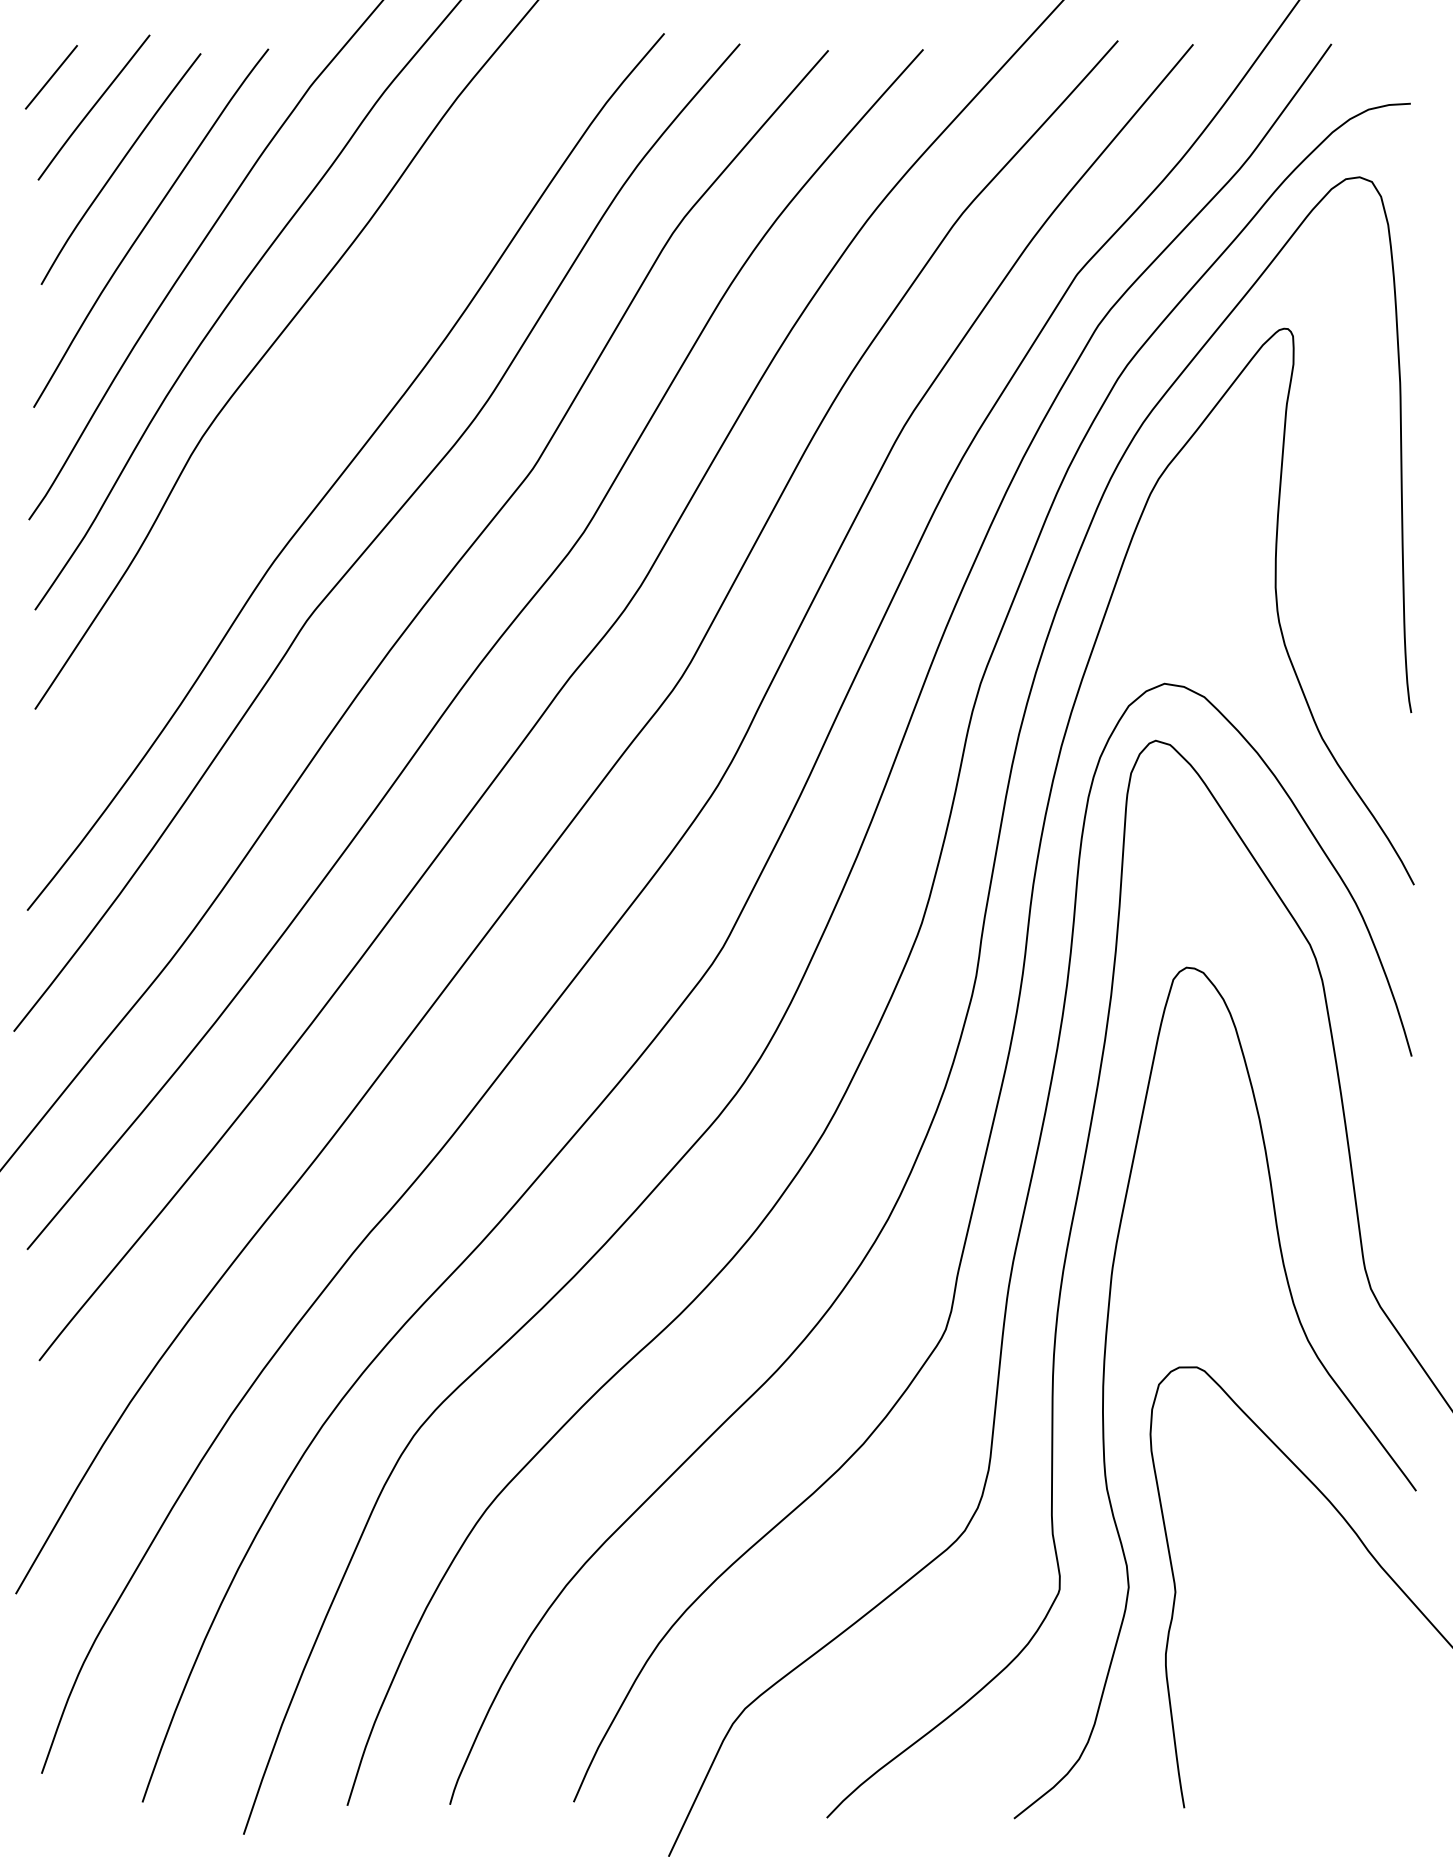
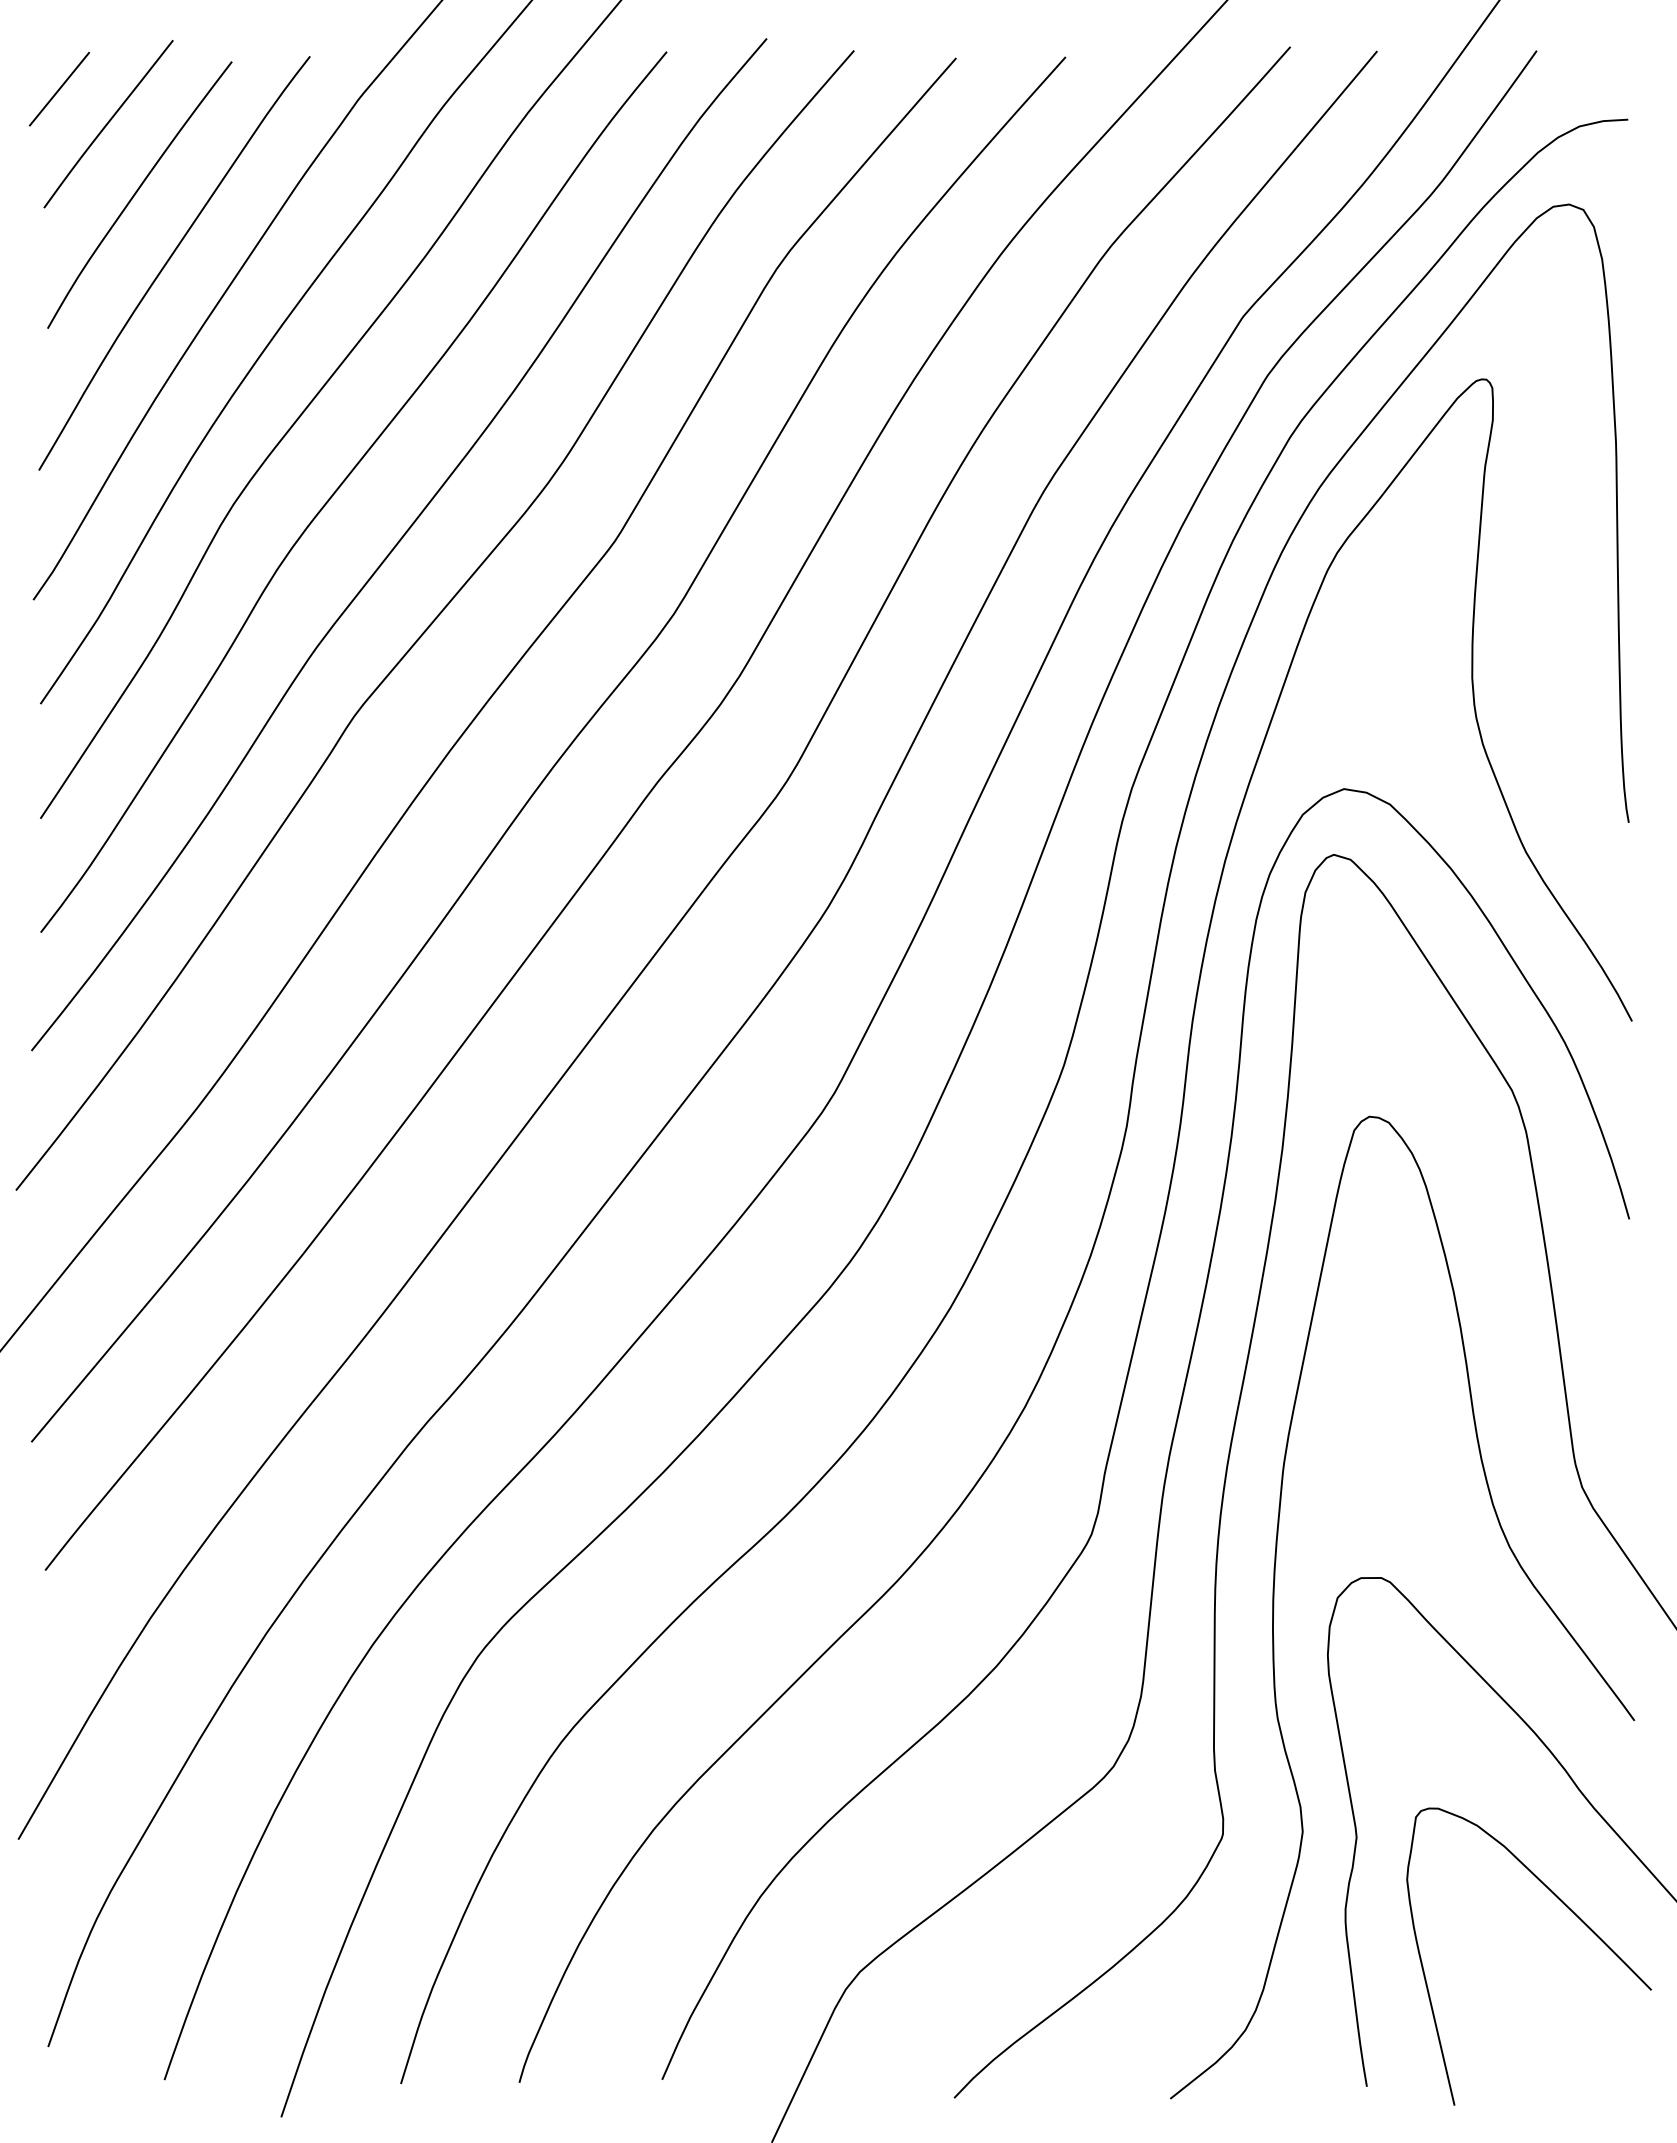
curve: (298, 418) -> (344, 482), added
curve: (1358, 1653) -> (1567, 1908), added

